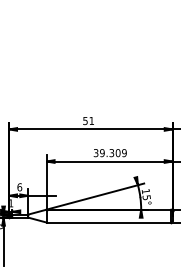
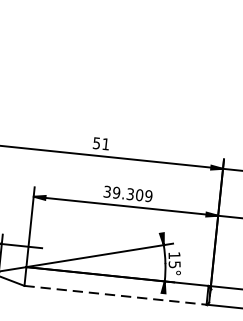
line: (109, 222) -> (116, 295), solid -> dashed

